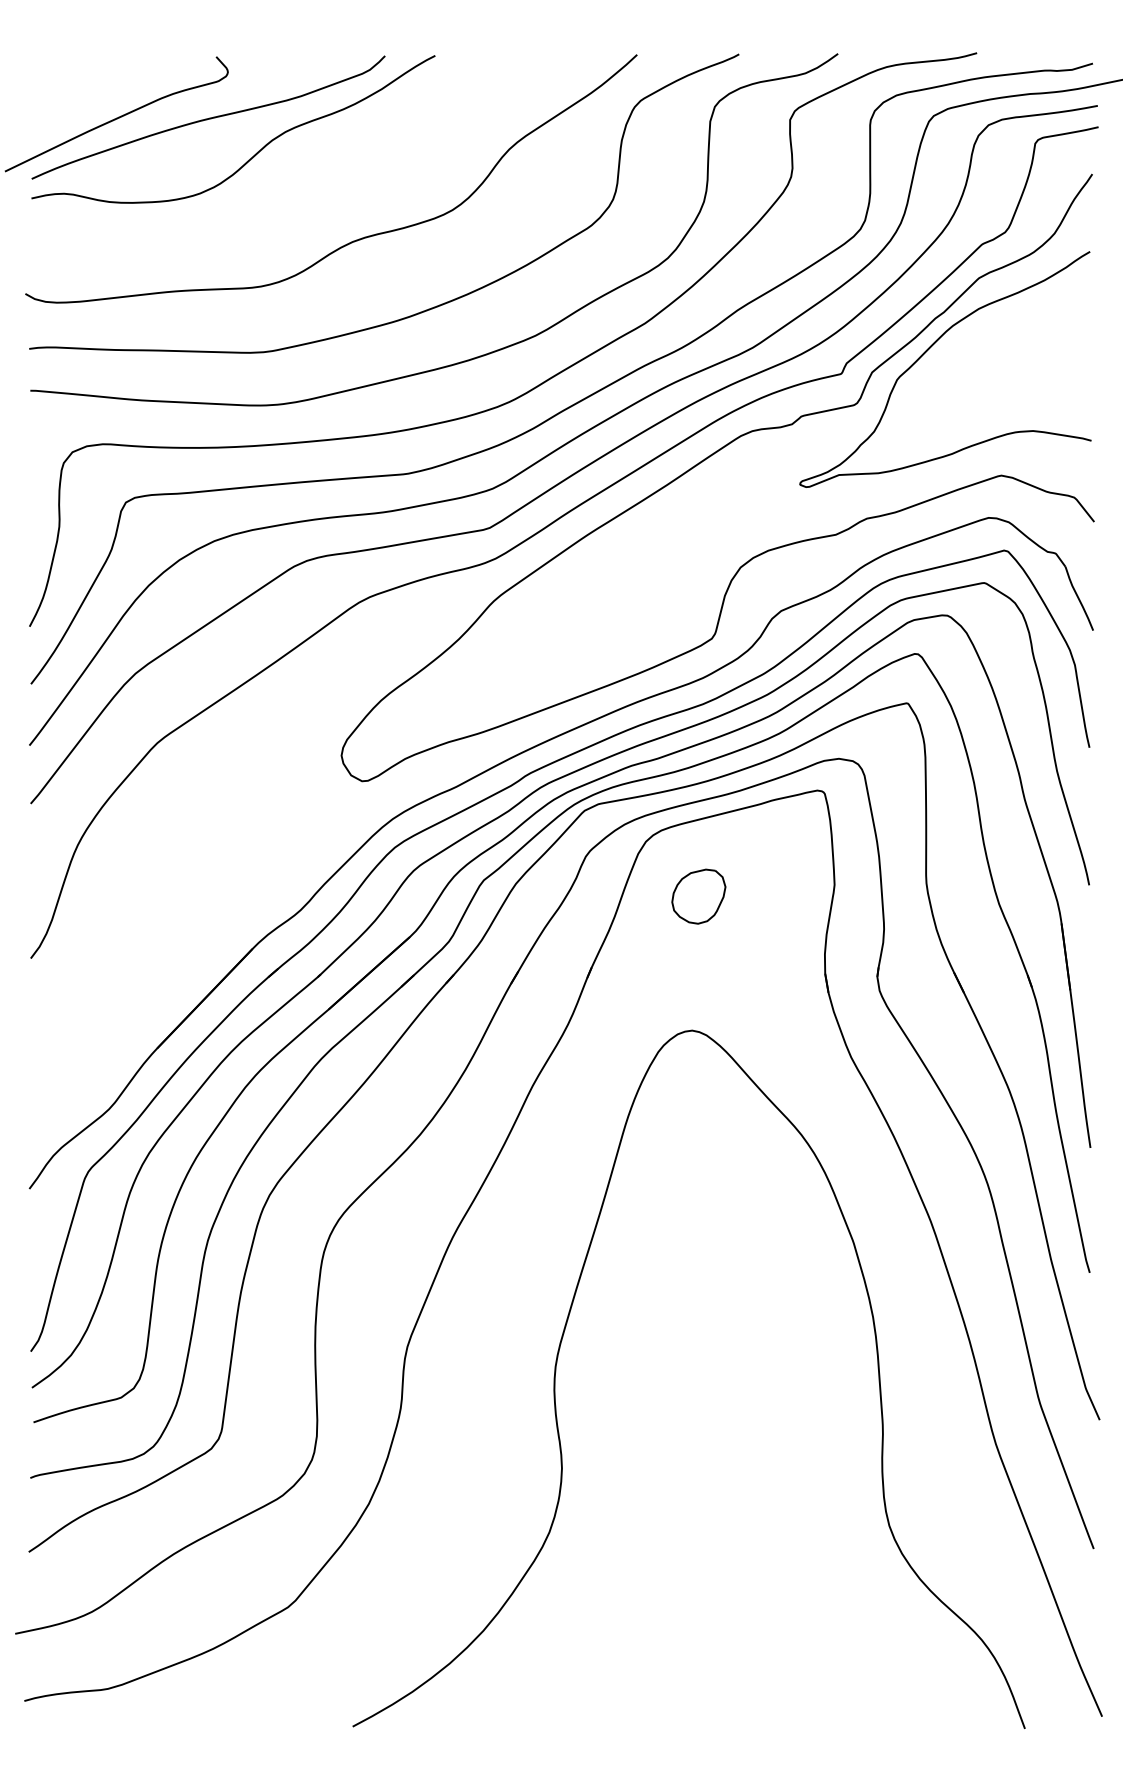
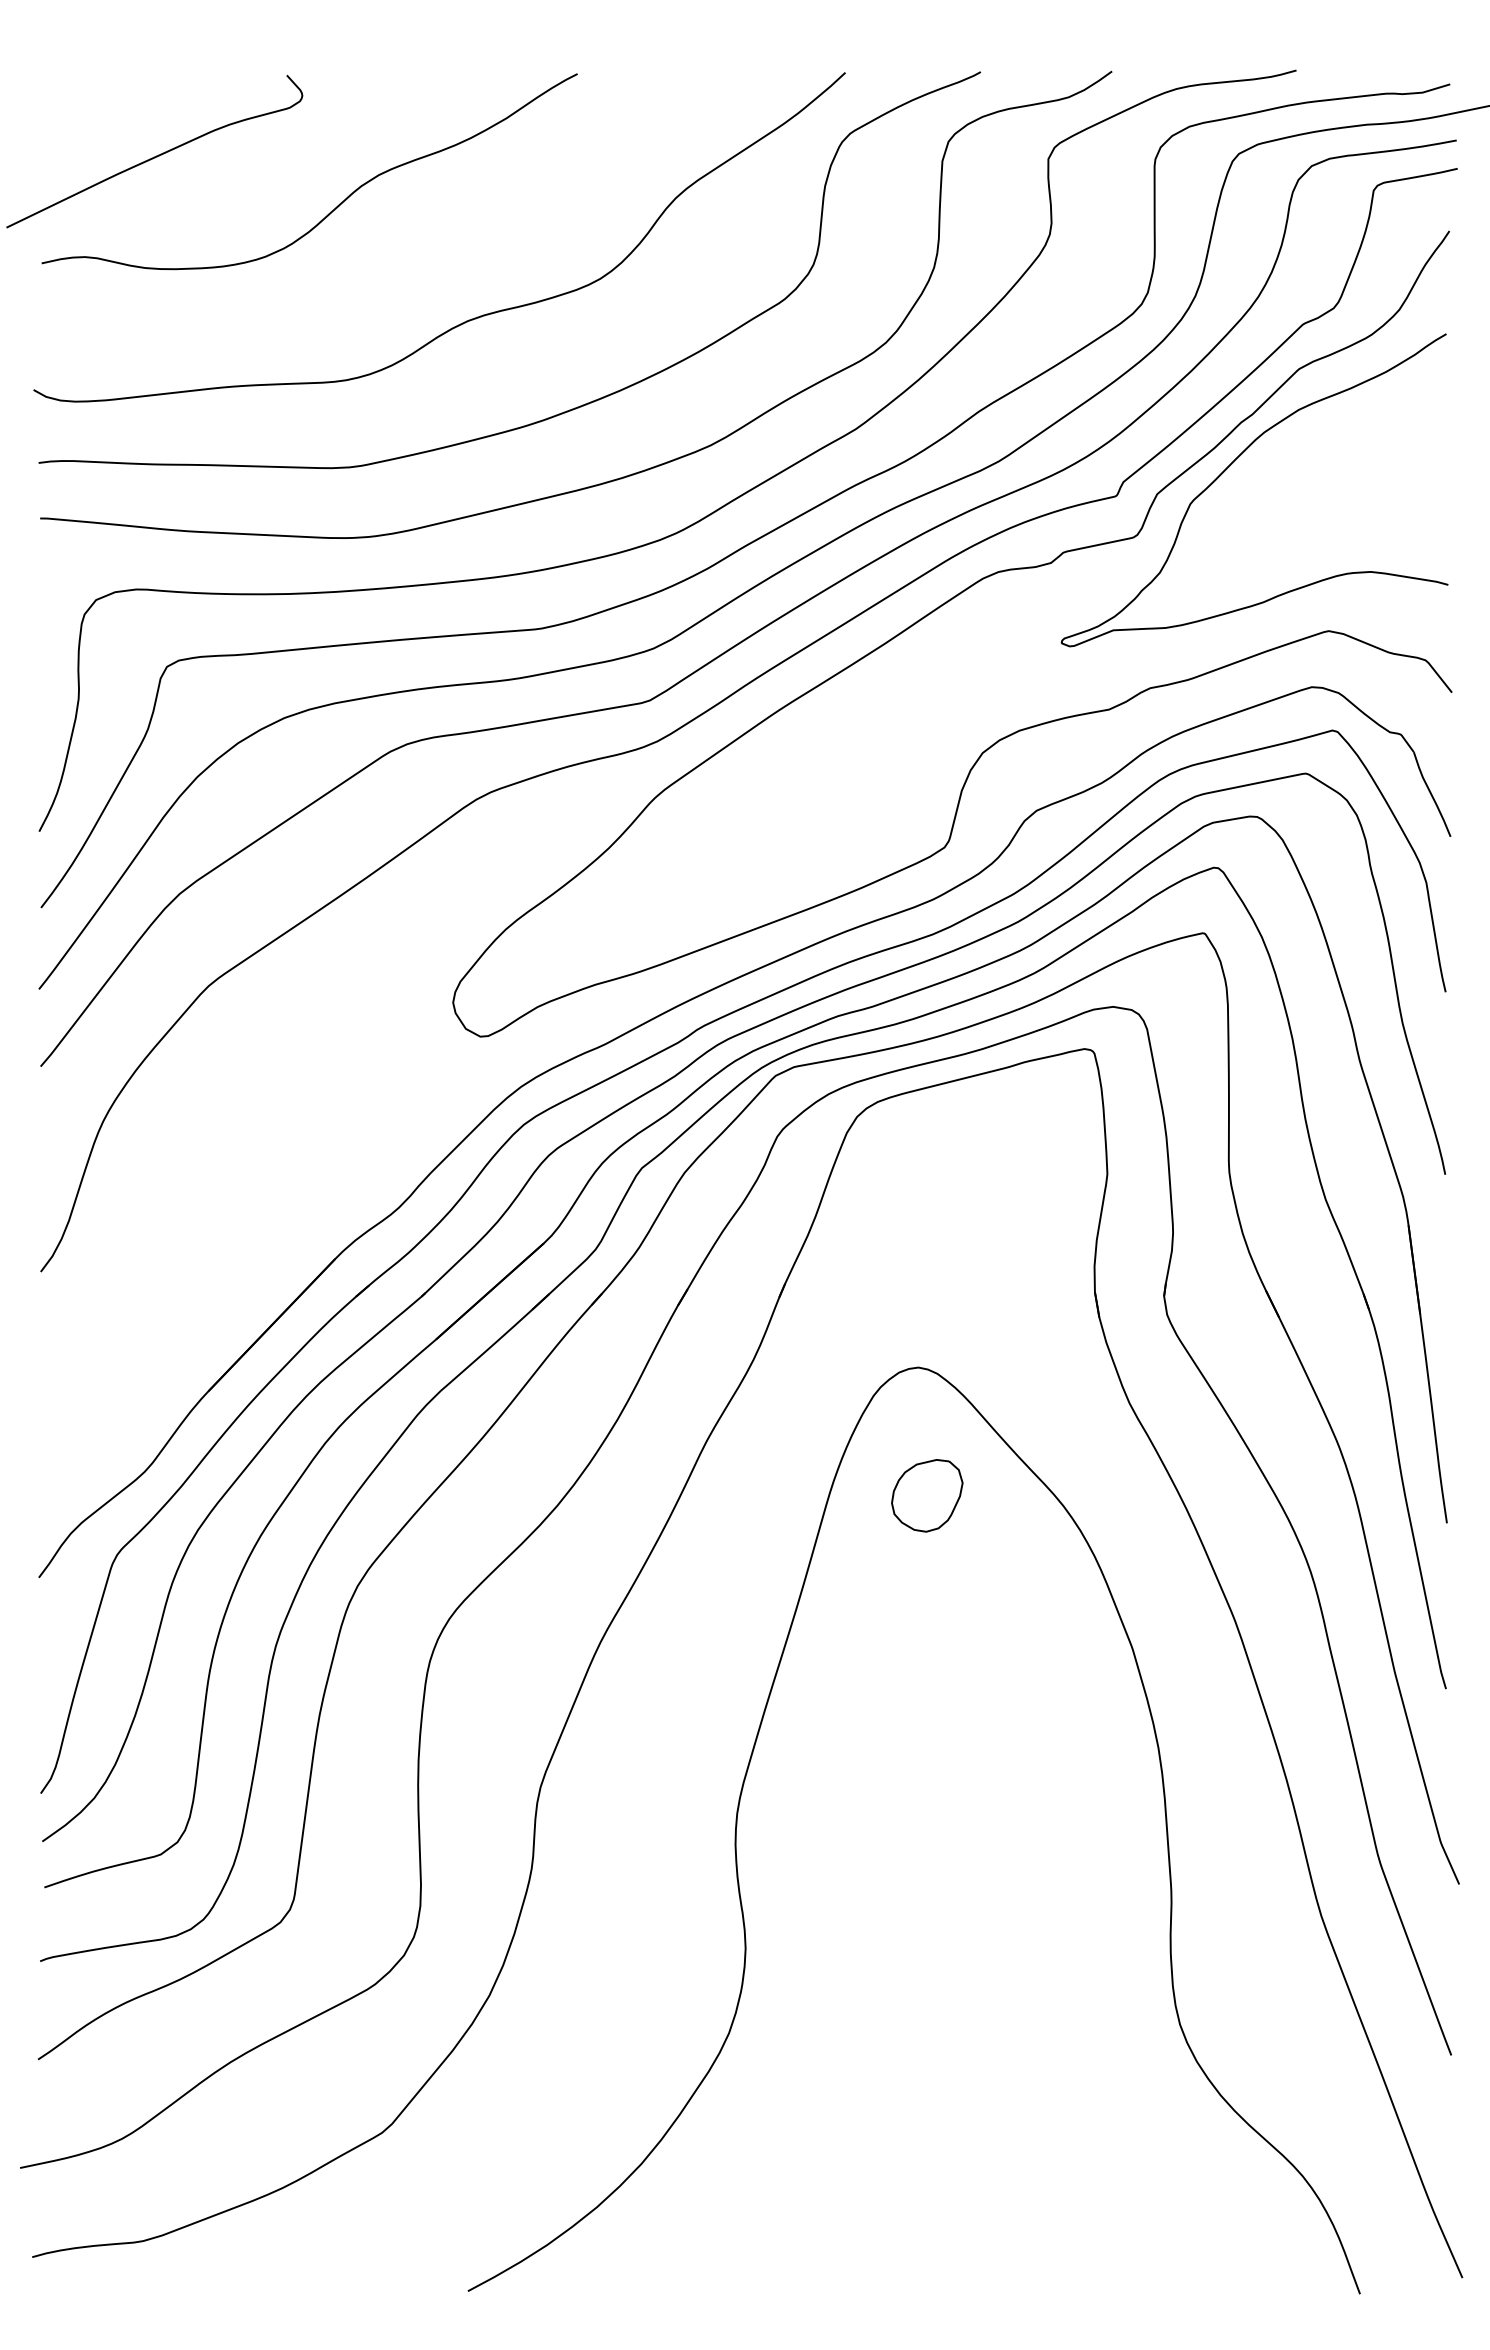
curve: (208, 117) -> (276, 156), removed
part: (699, 896) -> (927, 1495), moved

